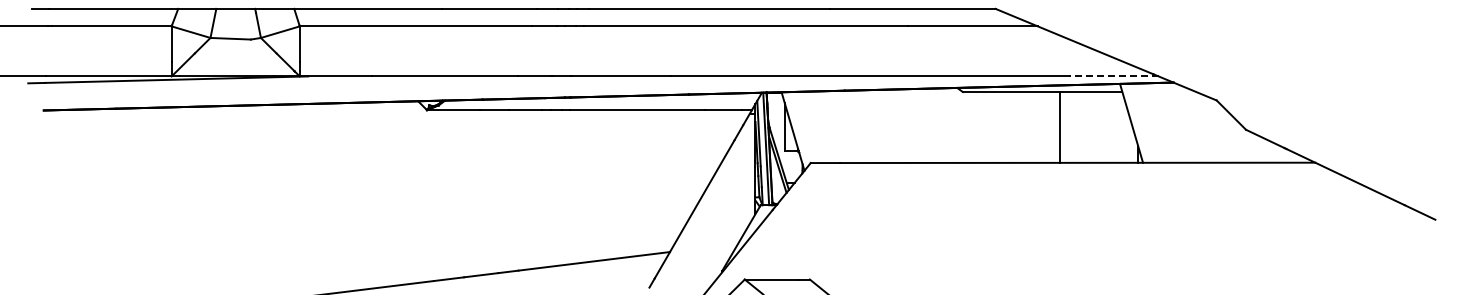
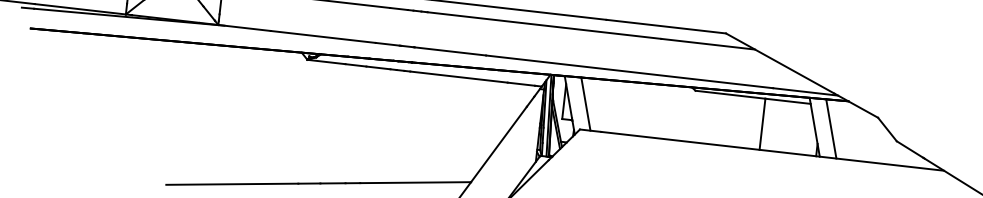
line: (1113, 76) -> (805, 91), dashed -> solid
line: (1154, 122) -> (831, 128), added
line: (814, 127) -> (585, 104), added

